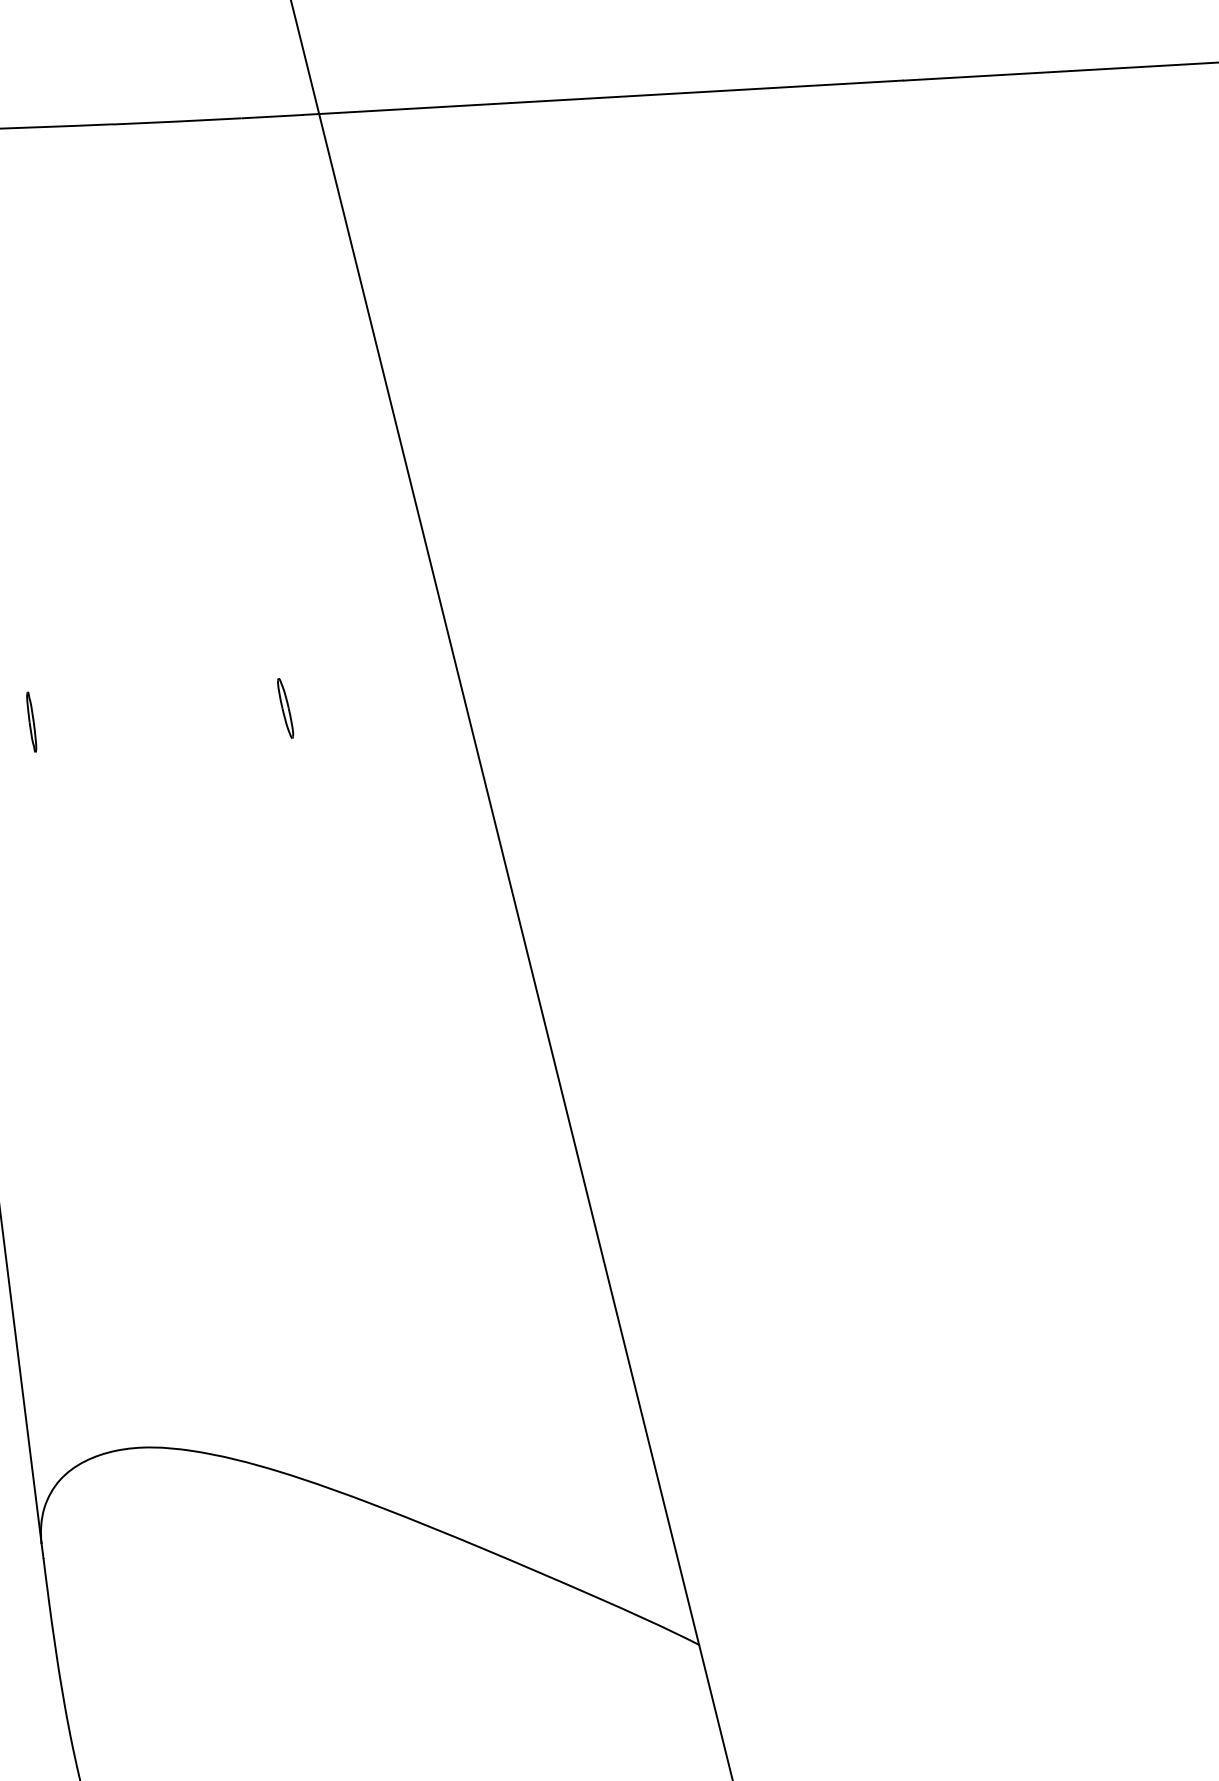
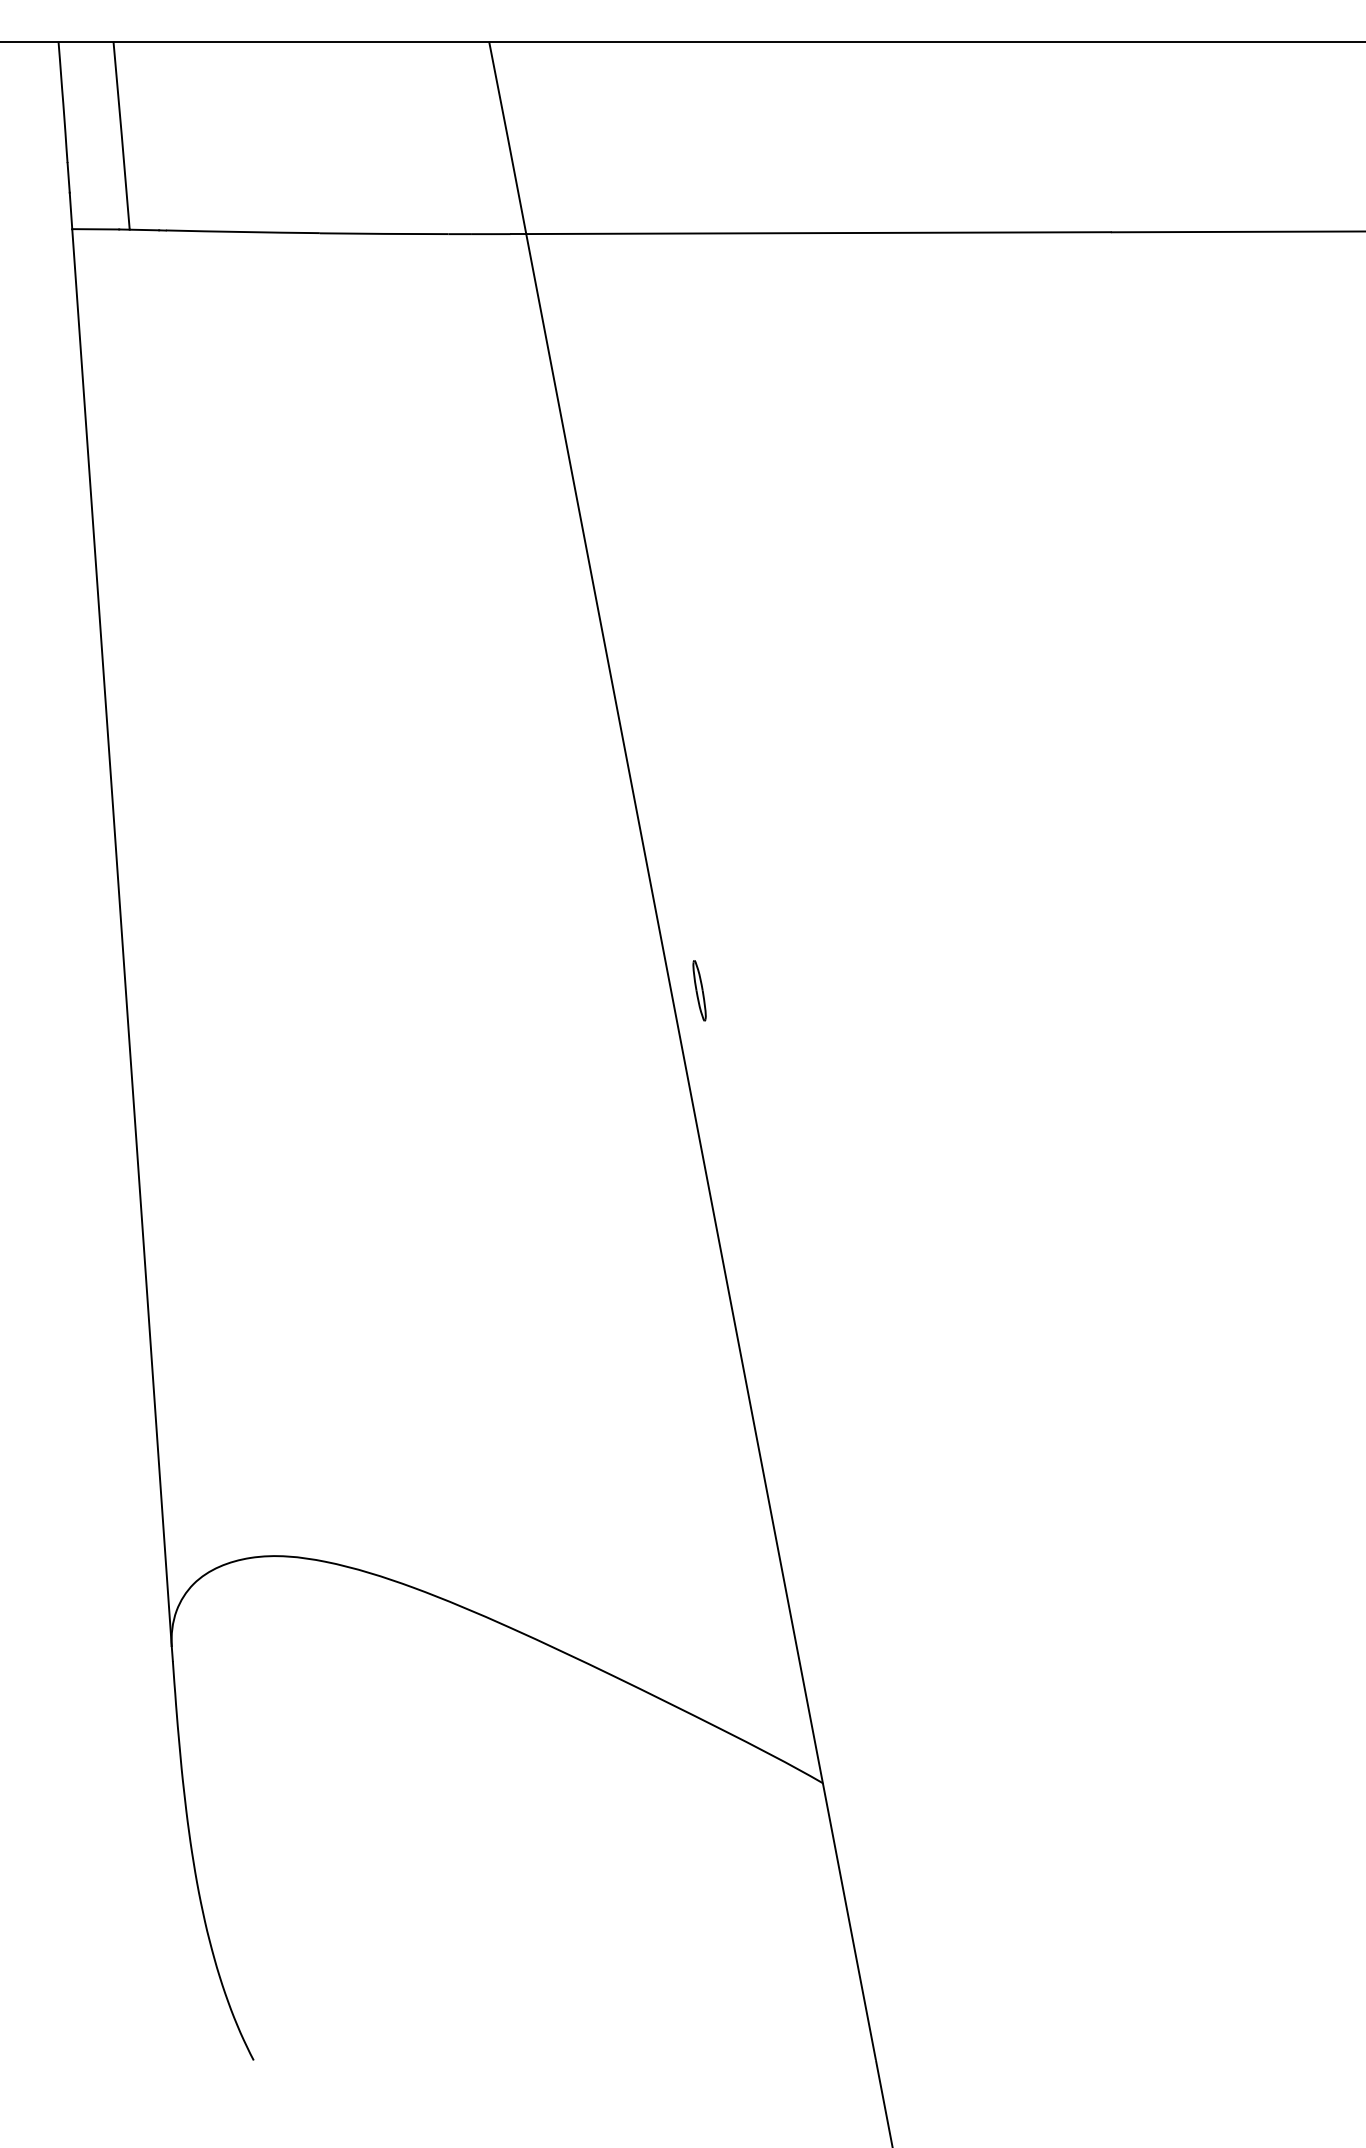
part: (285, 708) -> (699, 990), moved
part: (31, 721) -> (206, 825), removed

